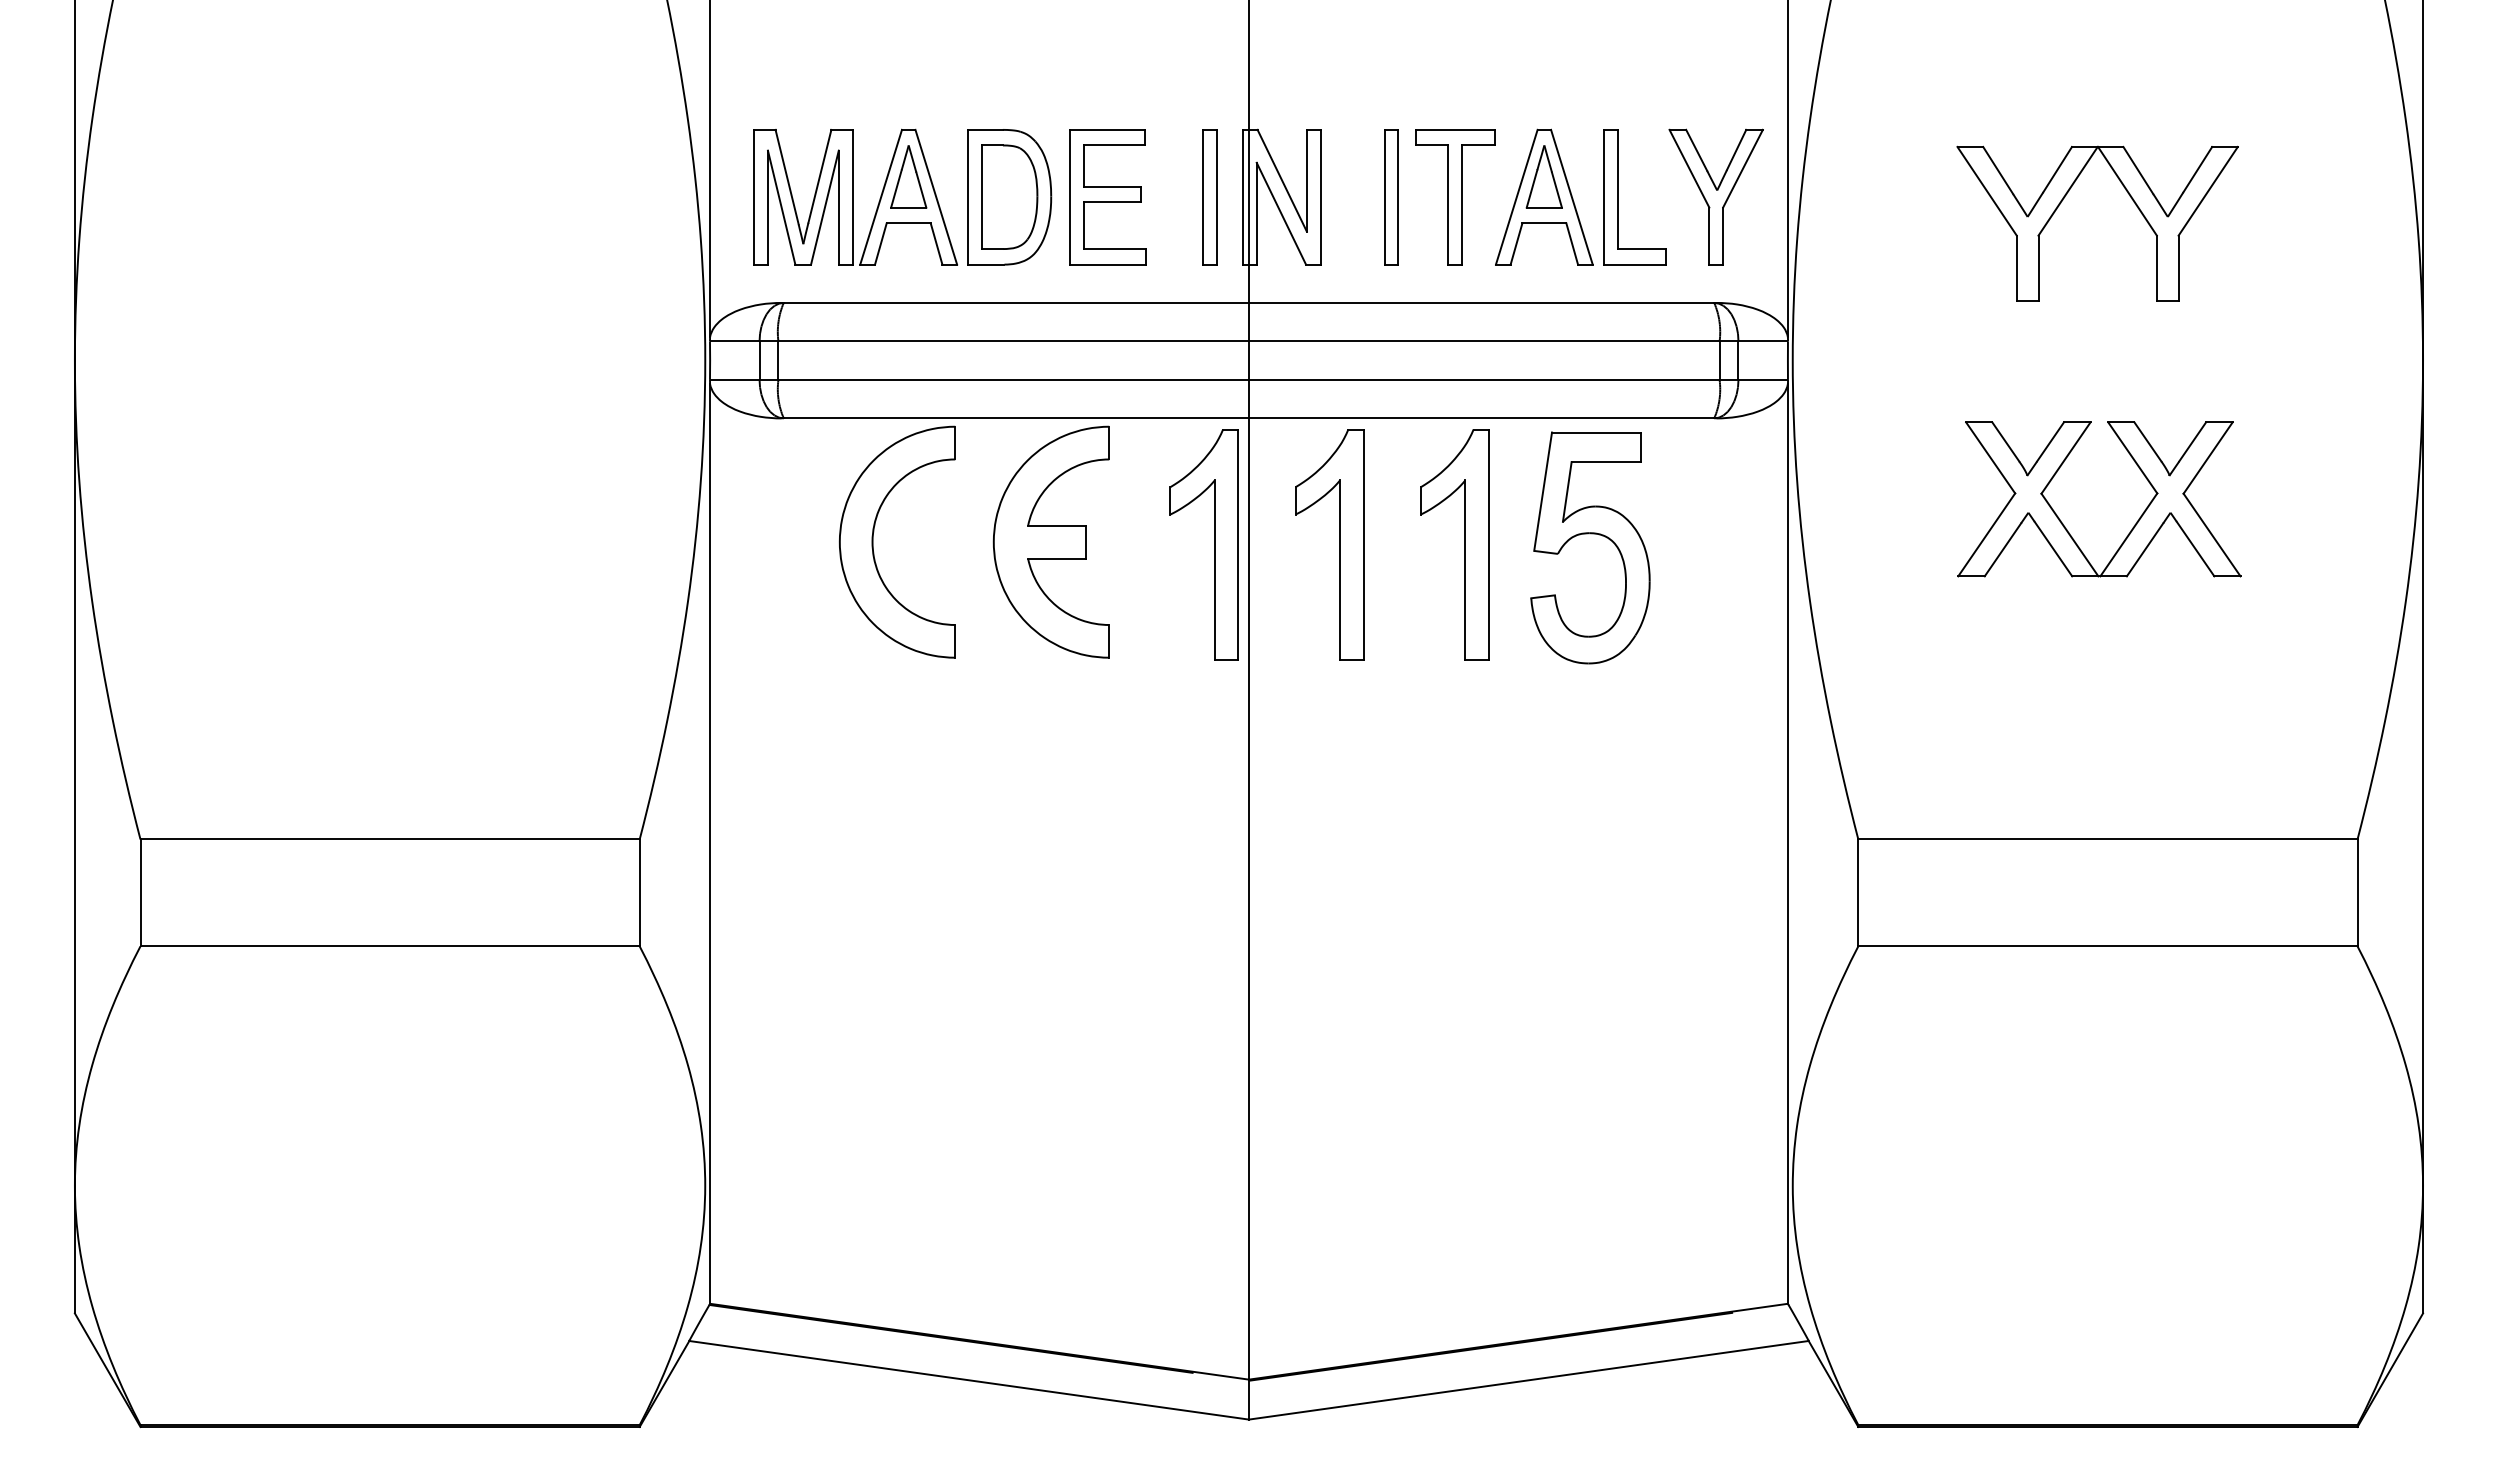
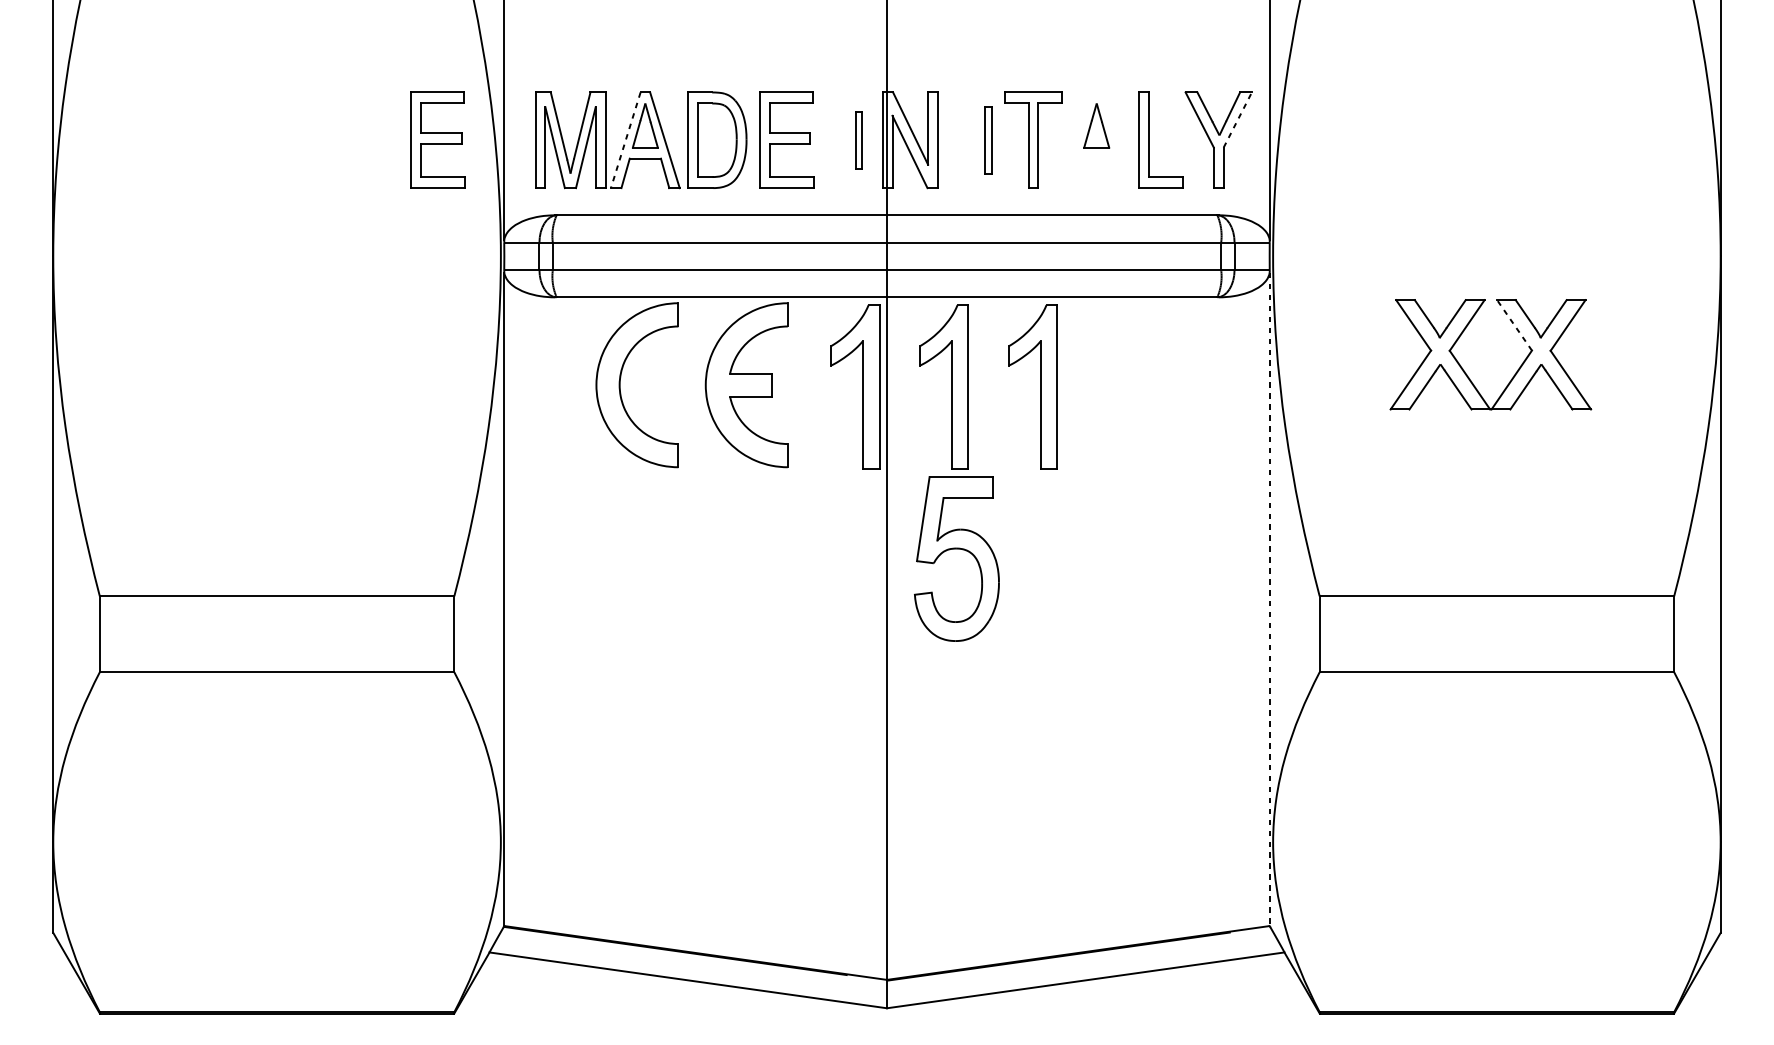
line: (1743, 168) -> (1238, 119), solid -> dashed
part: (1544, 196) -> (1096, 139), removed
part: (616, 197) -> (437, 140), added
line: (881, 197) -> (626, 140), solid -> dashed
part: (1209, 197) -> (858, 140), size x0.6
part: (1391, 197) -> (988, 140), size x0.7
part: (2063, 200) -> (1465, 142), removed
line: (2132, 457) -> (1514, 325), solid -> dashed
part: (1590, 534) -> (956, 549), moved
line: (1787, 843) -> (1269, 599), solid -> dashed

